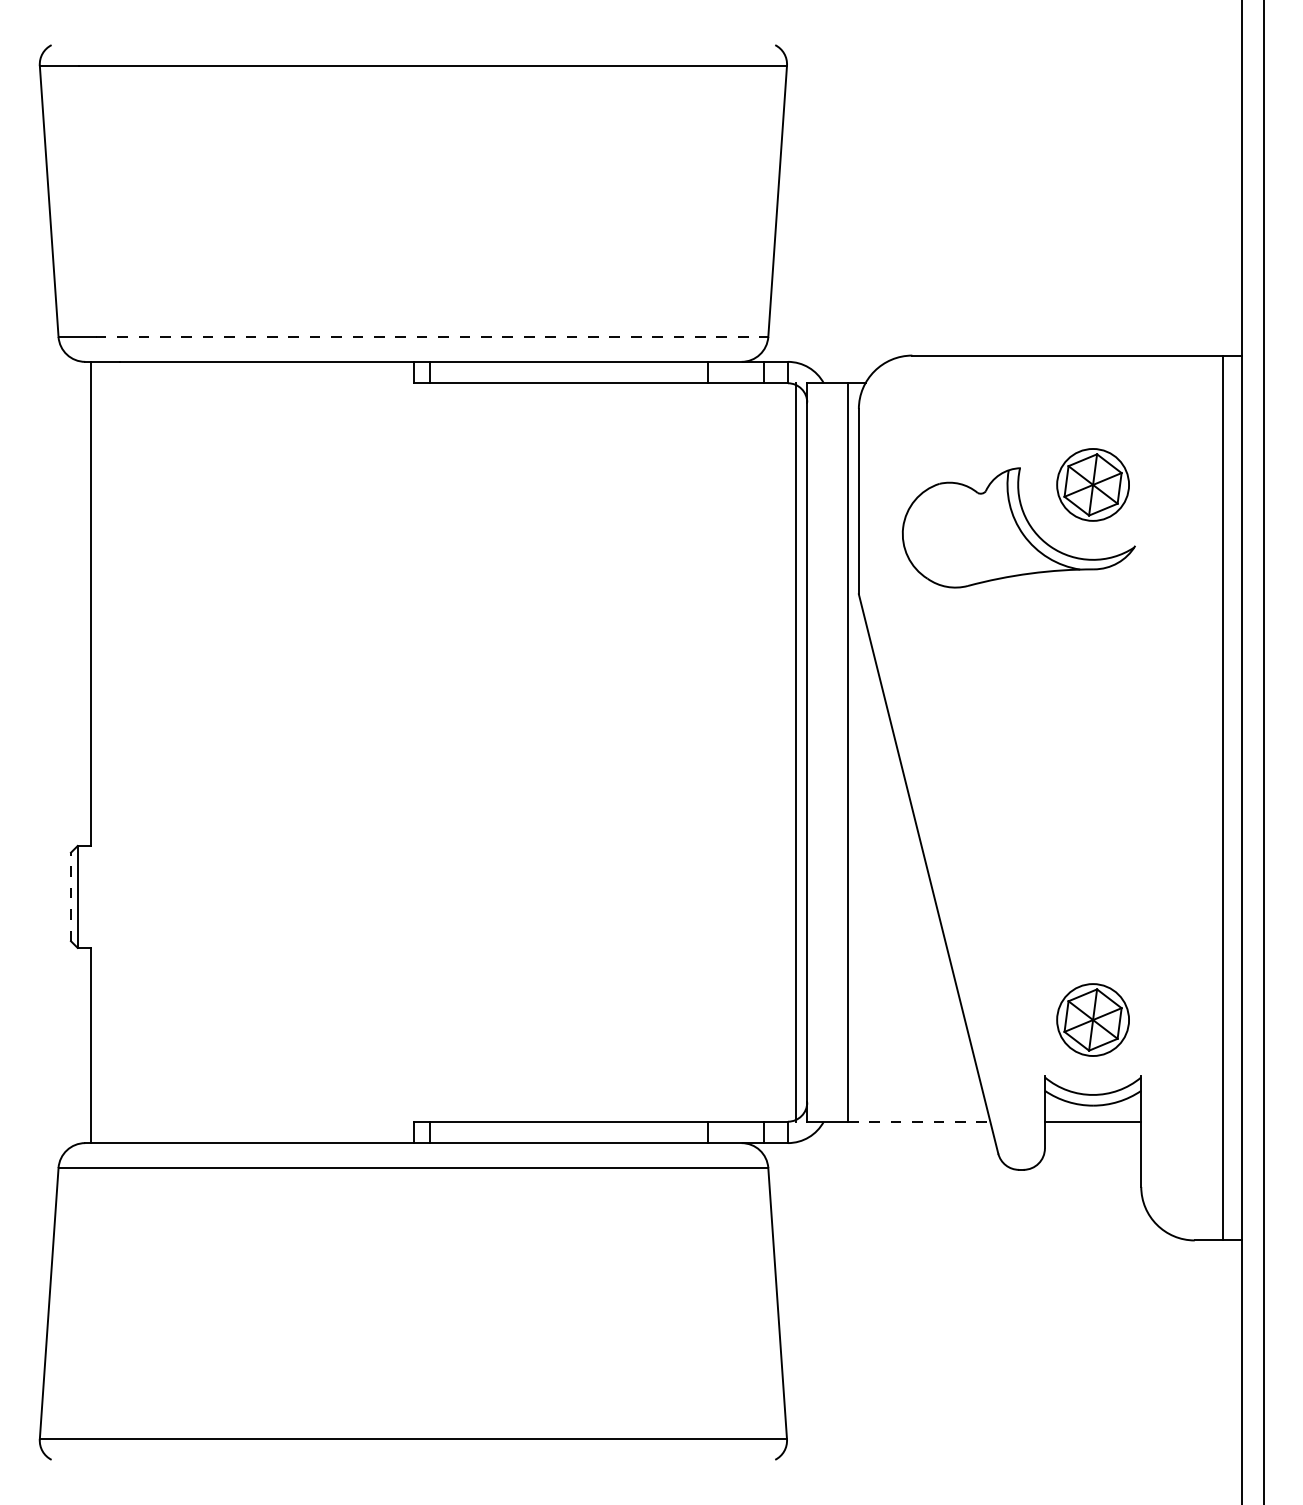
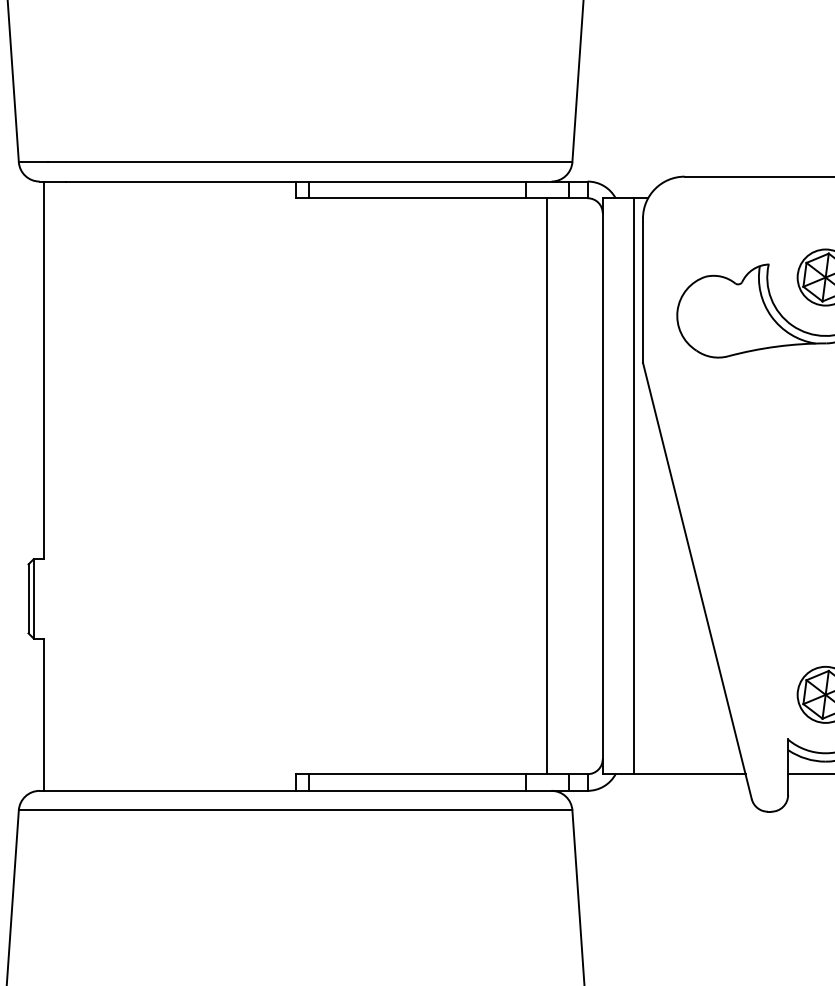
line: (432, 336) -> (310, 161), dashed -> solid
line: (796, 752) -> (547, 486), moved
line: (70, 896) -> (28, 598), dashed -> solid
line: (919, 1121) -> (690, 774), dashed -> solid

